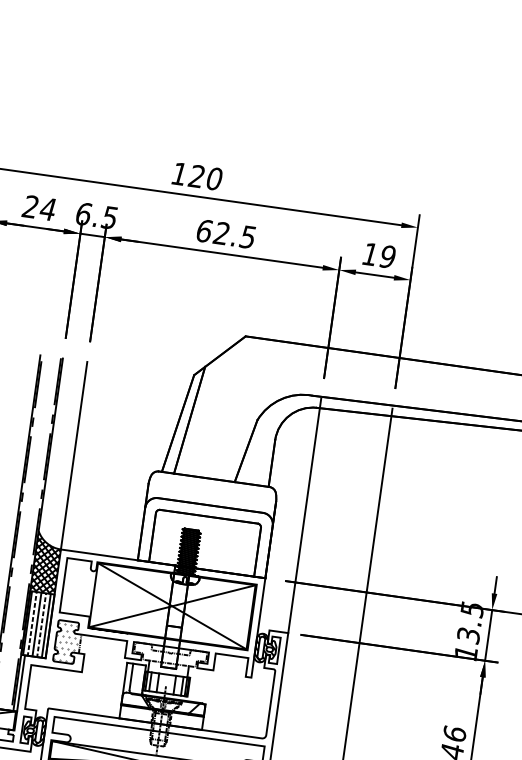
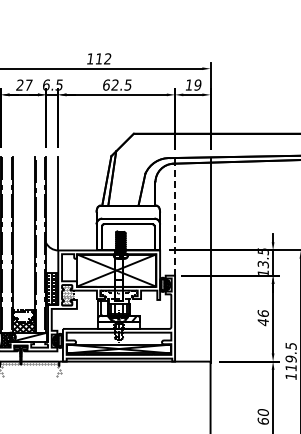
text: (205, 176) -> (103, 58), 120 -> 112
text: (47, 207) -> (28, 84), 24 -> 27
line: (305, 514) -> (175, 216), solid -> dashed
hatch: (47, 564) -> (52, 258), removed

